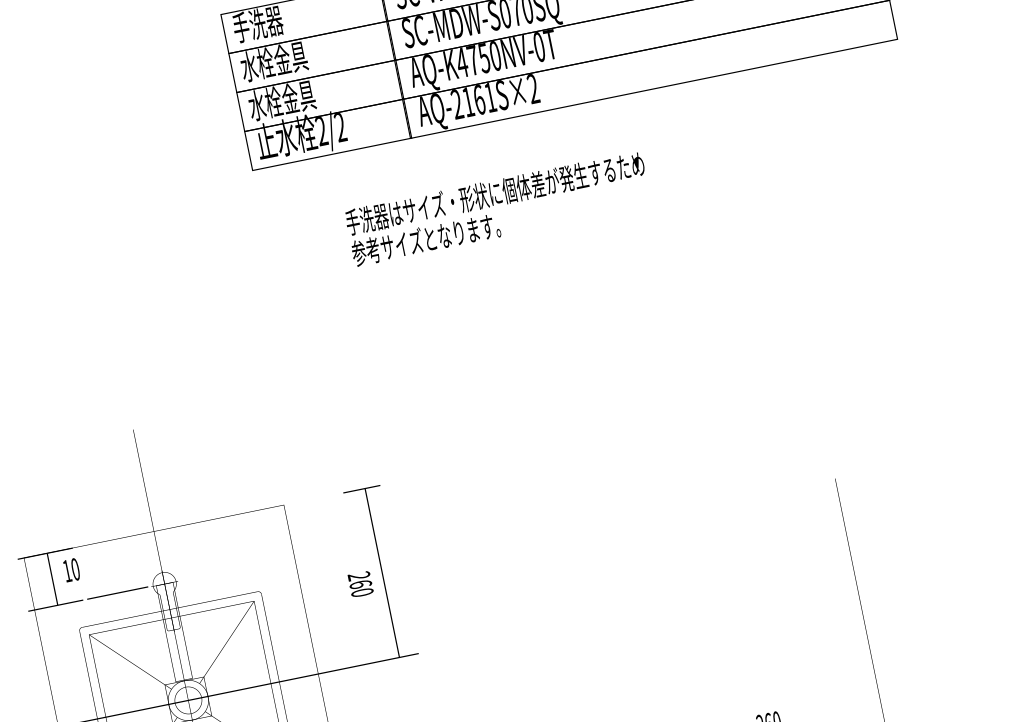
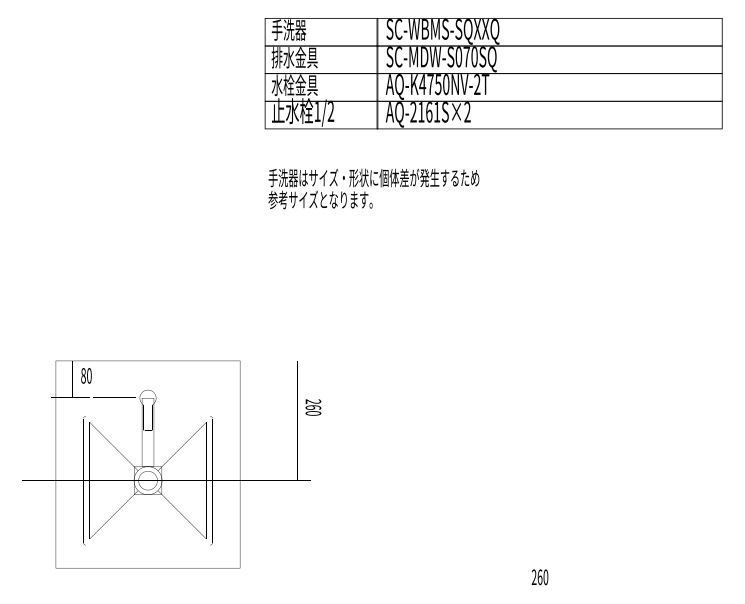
text: (539, 46) -> (477, 84), AQ-K4750NV-0T -> AQ-K4750NV-2T
text: (256, 64) -> (282, 57), 水栓金具 -> 排水金具
text: (321, 129) -> (317, 110), 2/2 -> 1/2
text: (497, 208) -> (373, 188), moved
text: (67, 570) -> (83, 375), 10 -> 80
text: (360, 584) -> (313, 407), moved

